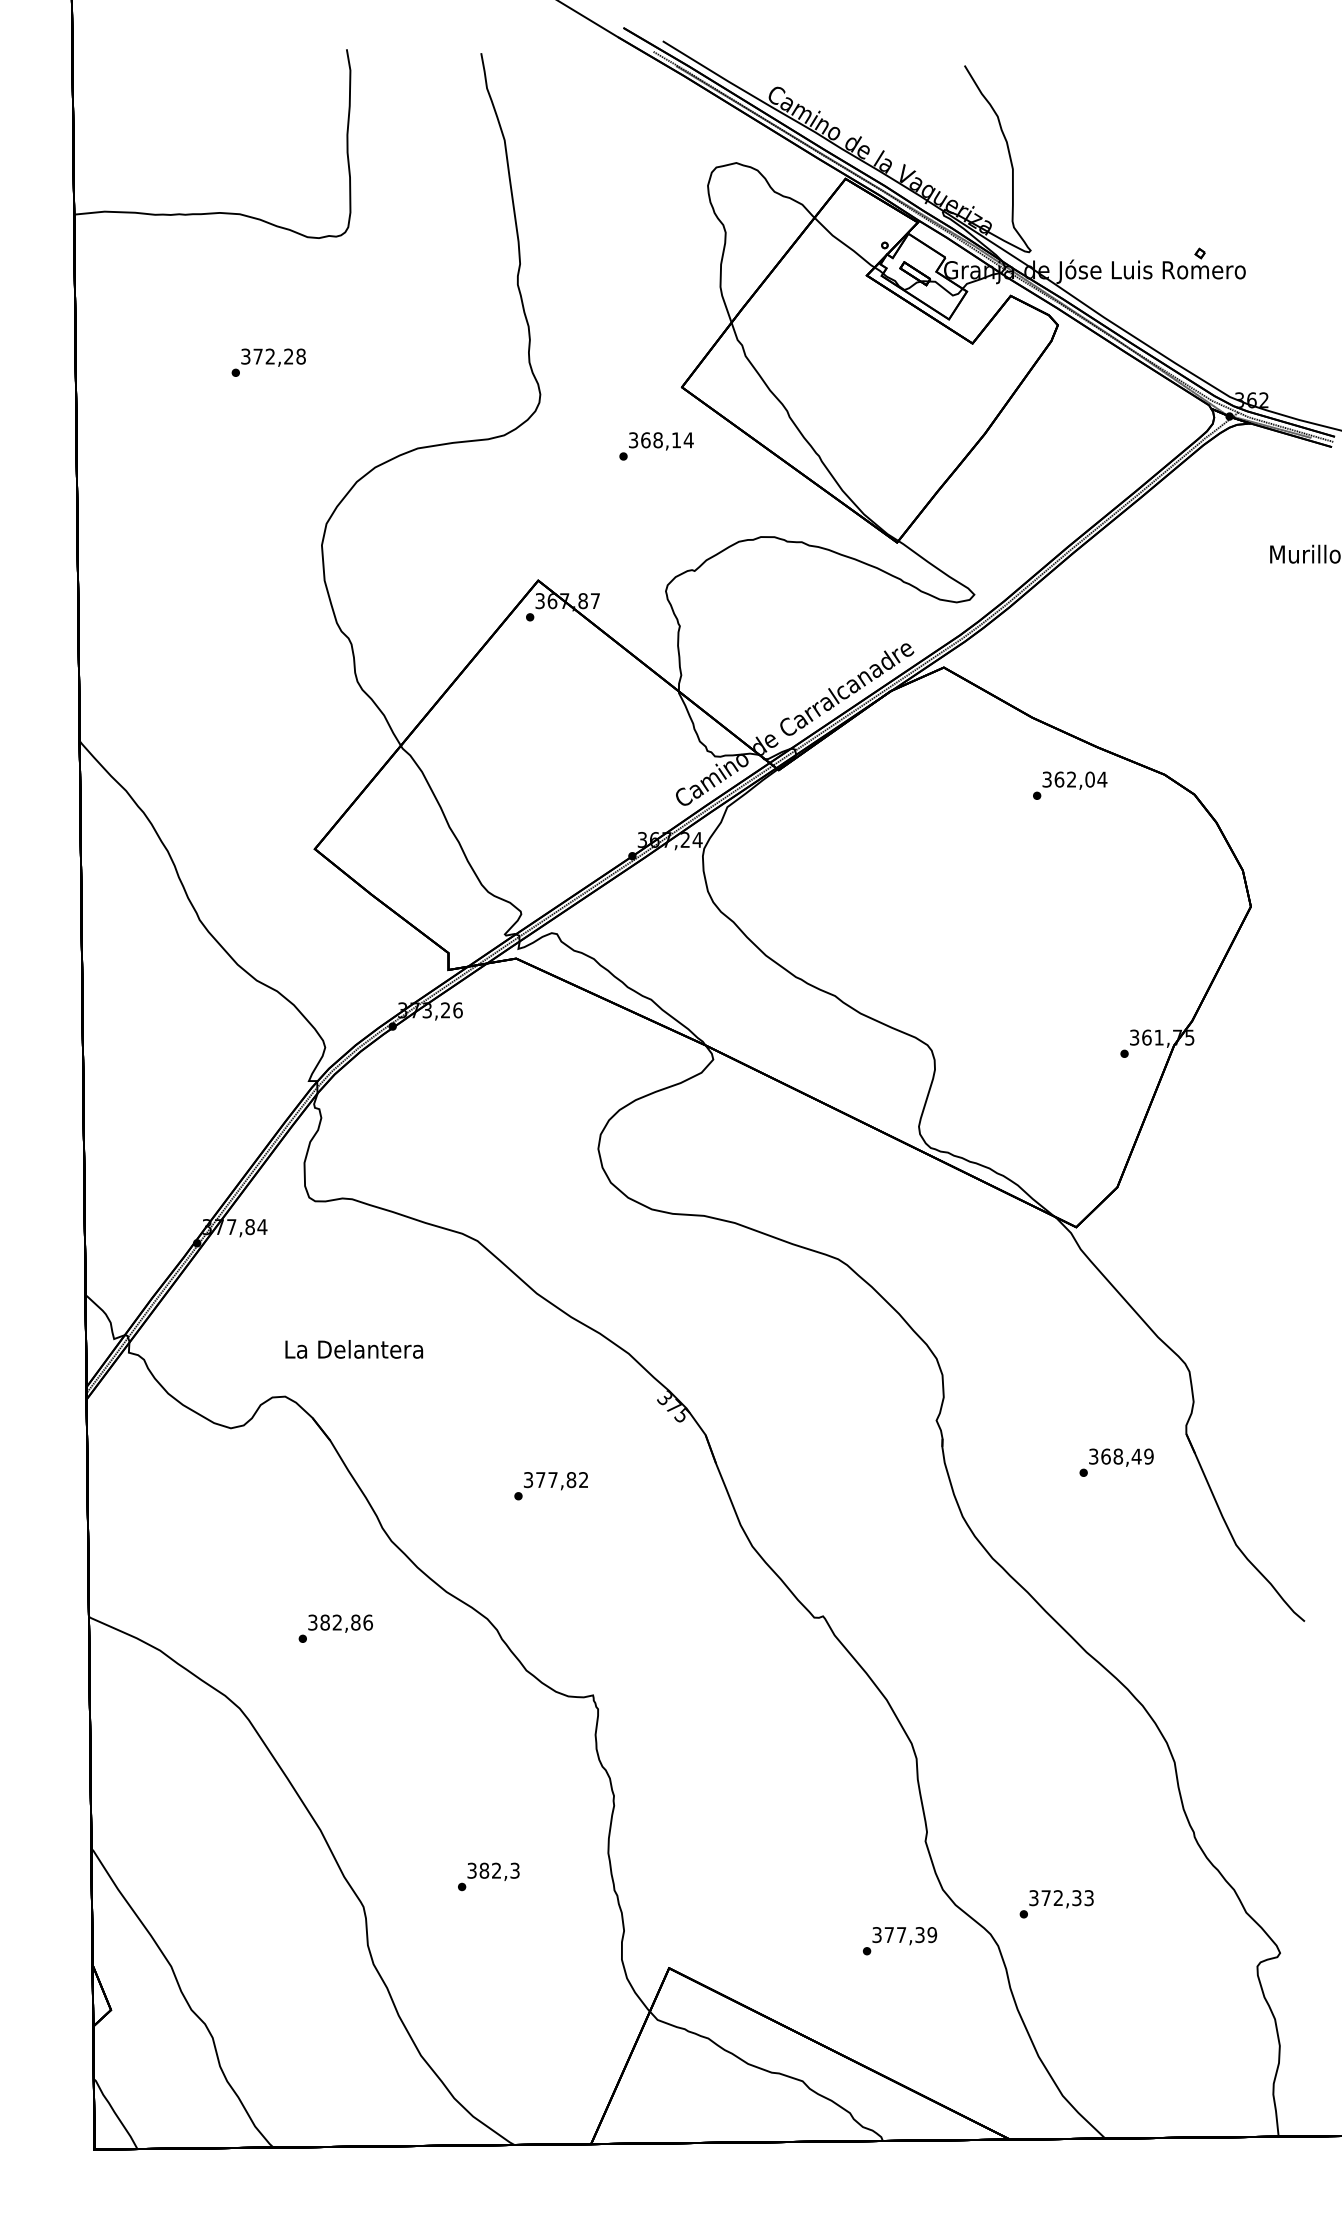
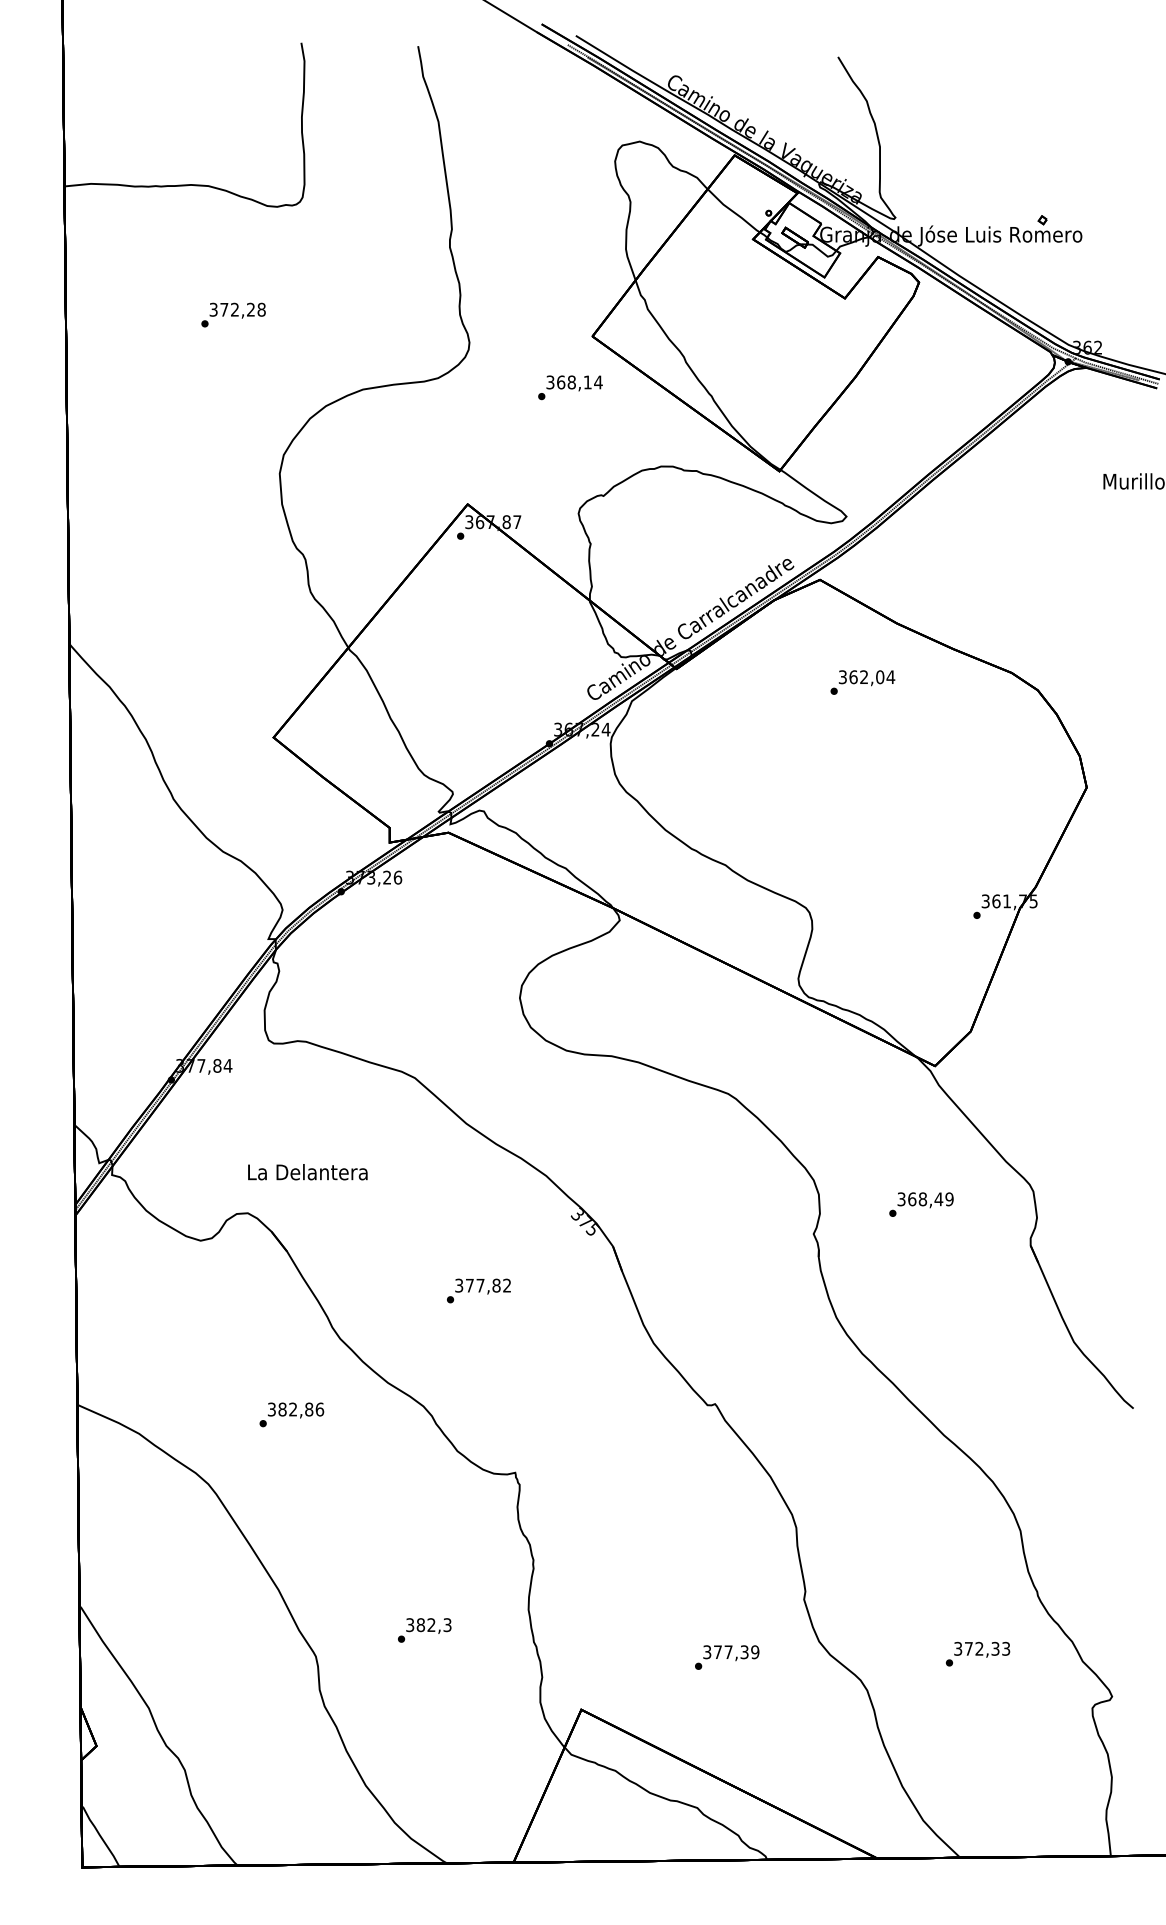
text: (1070, 785) -> (863, 682), moved
text: (1116, 1462) -> (921, 1204), moved
text: (1056, 1904) -> (977, 1654), moved
text: (900, 1941) -> (727, 1657), moved

